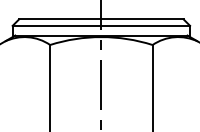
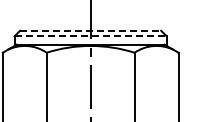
line: (101, 19) -> (90, 30), solid -> dashed
line: (102, 26) -> (91, 36), solid -> dashed

